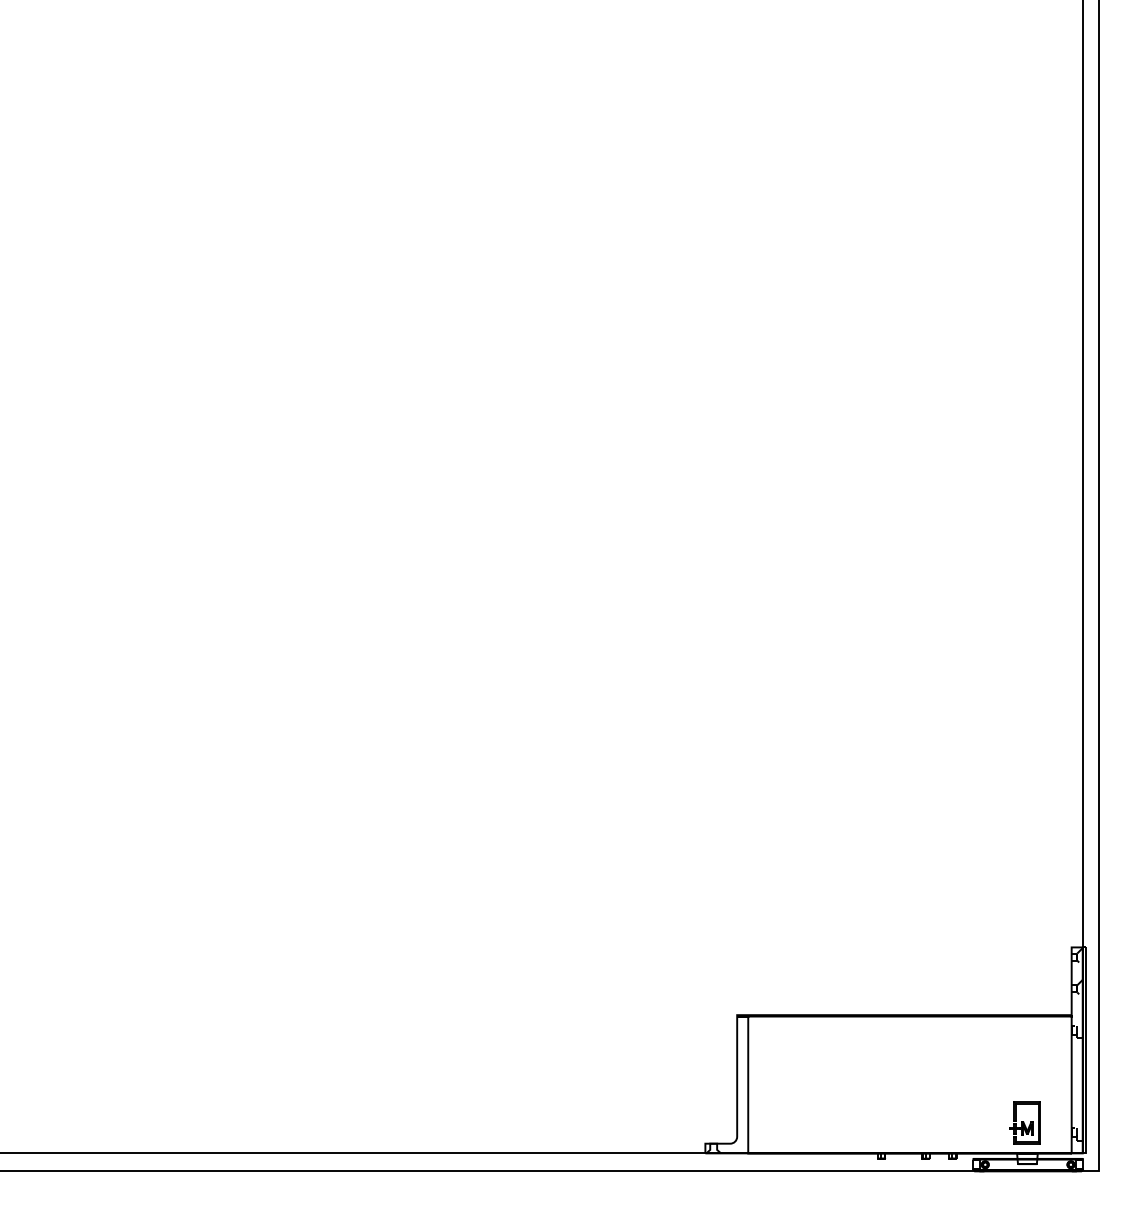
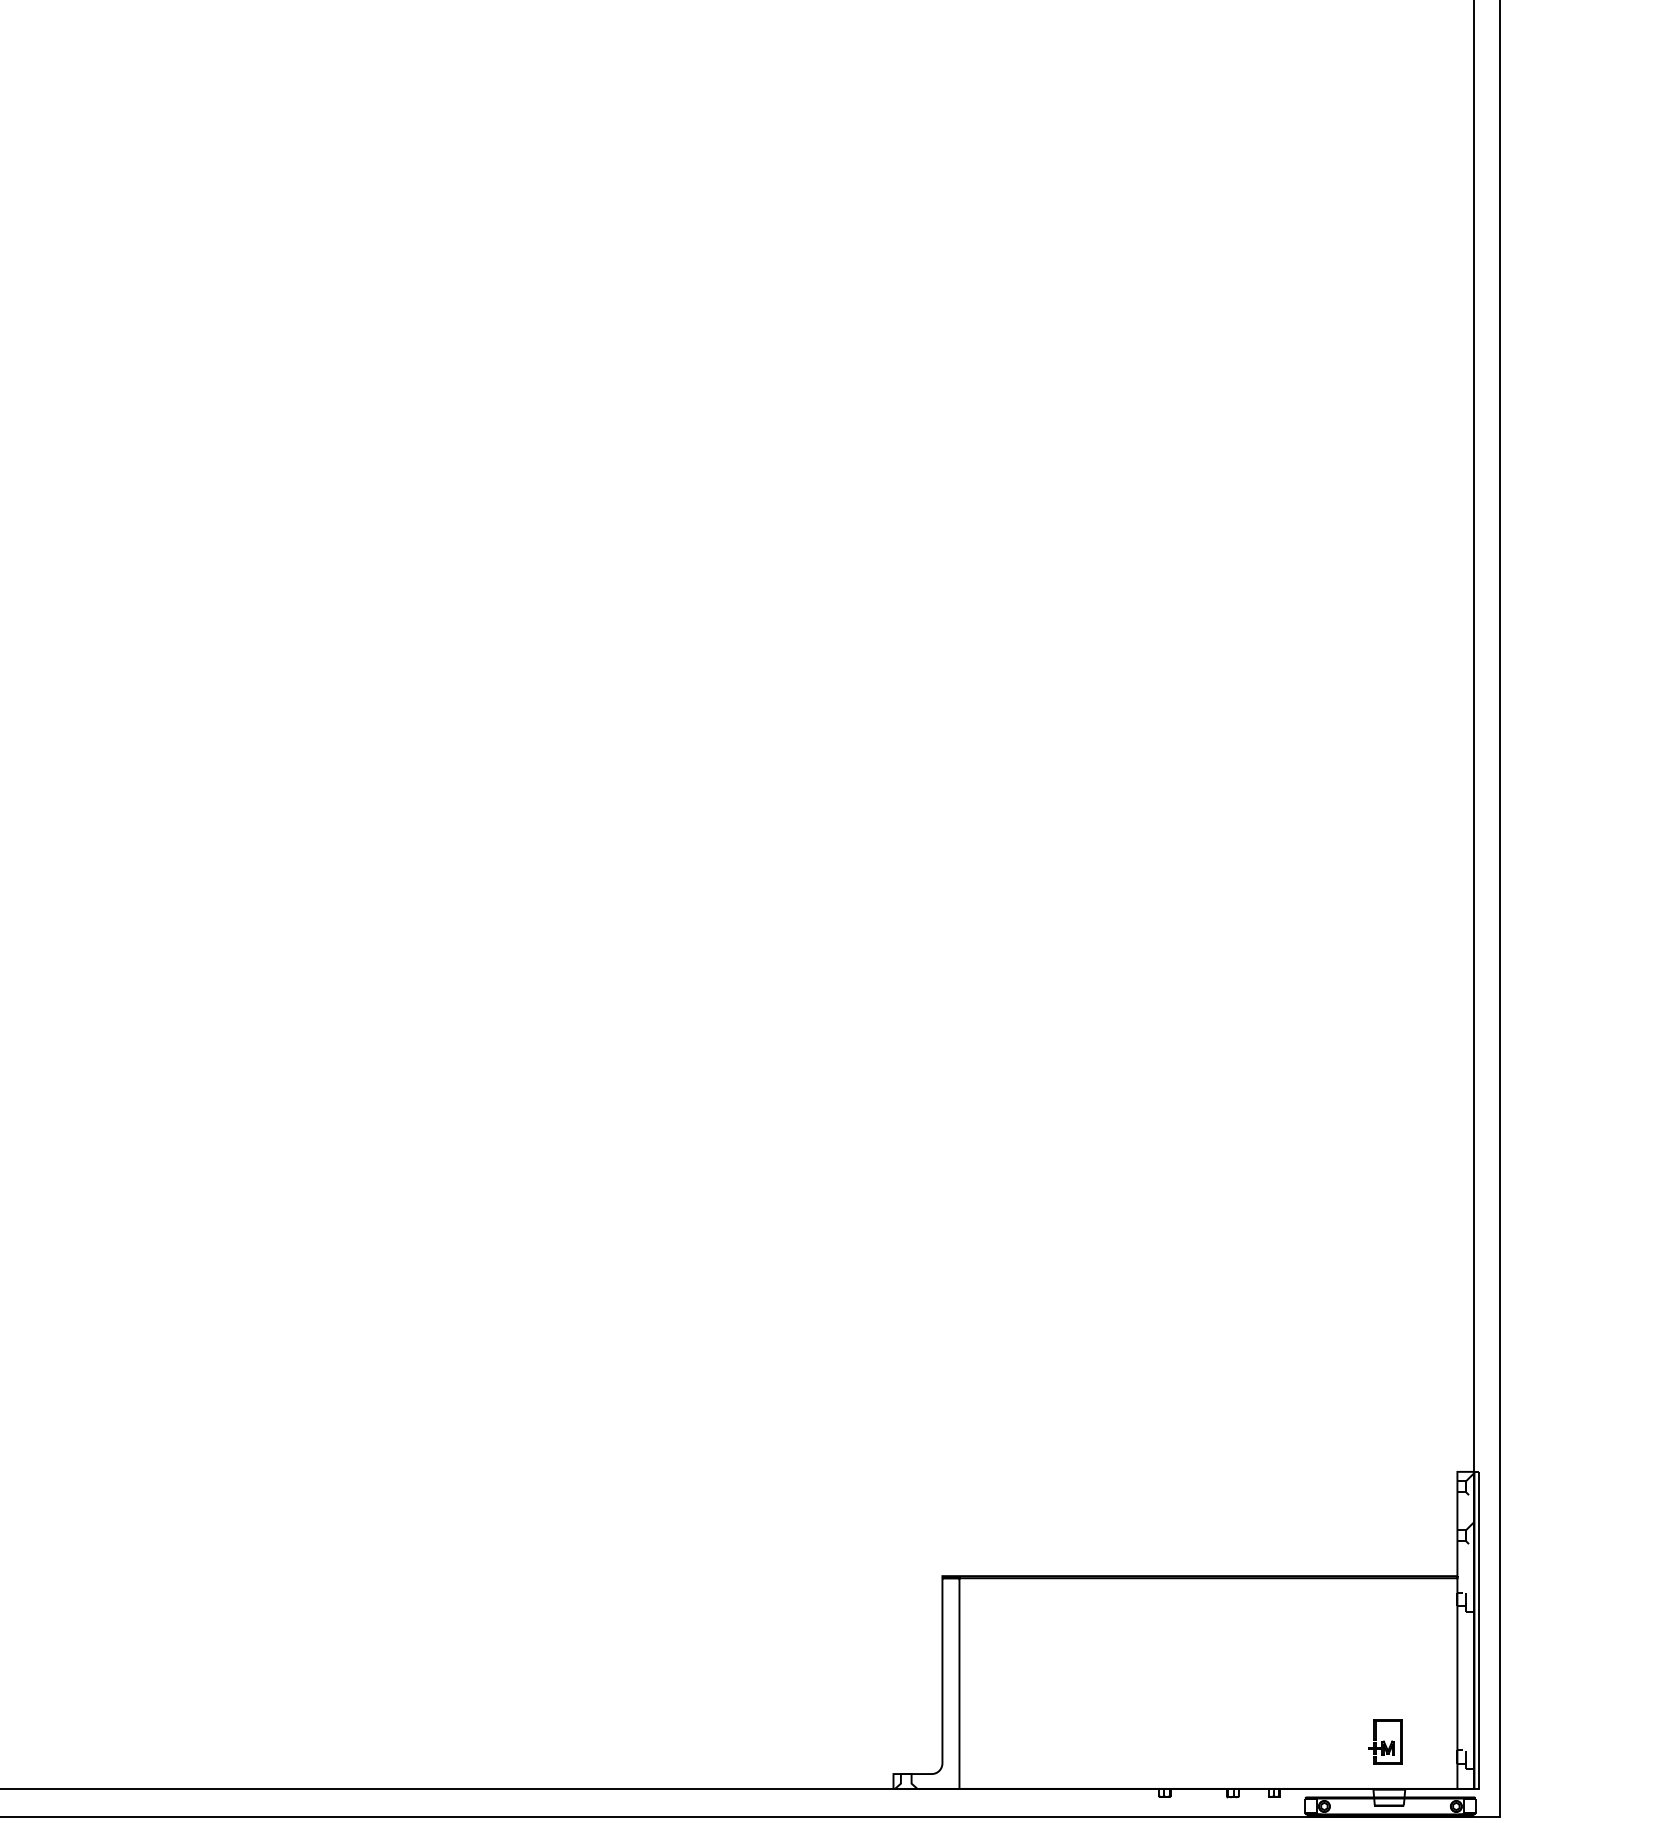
part: (1024, 1122) -> (1384, 1741), size x0.7

